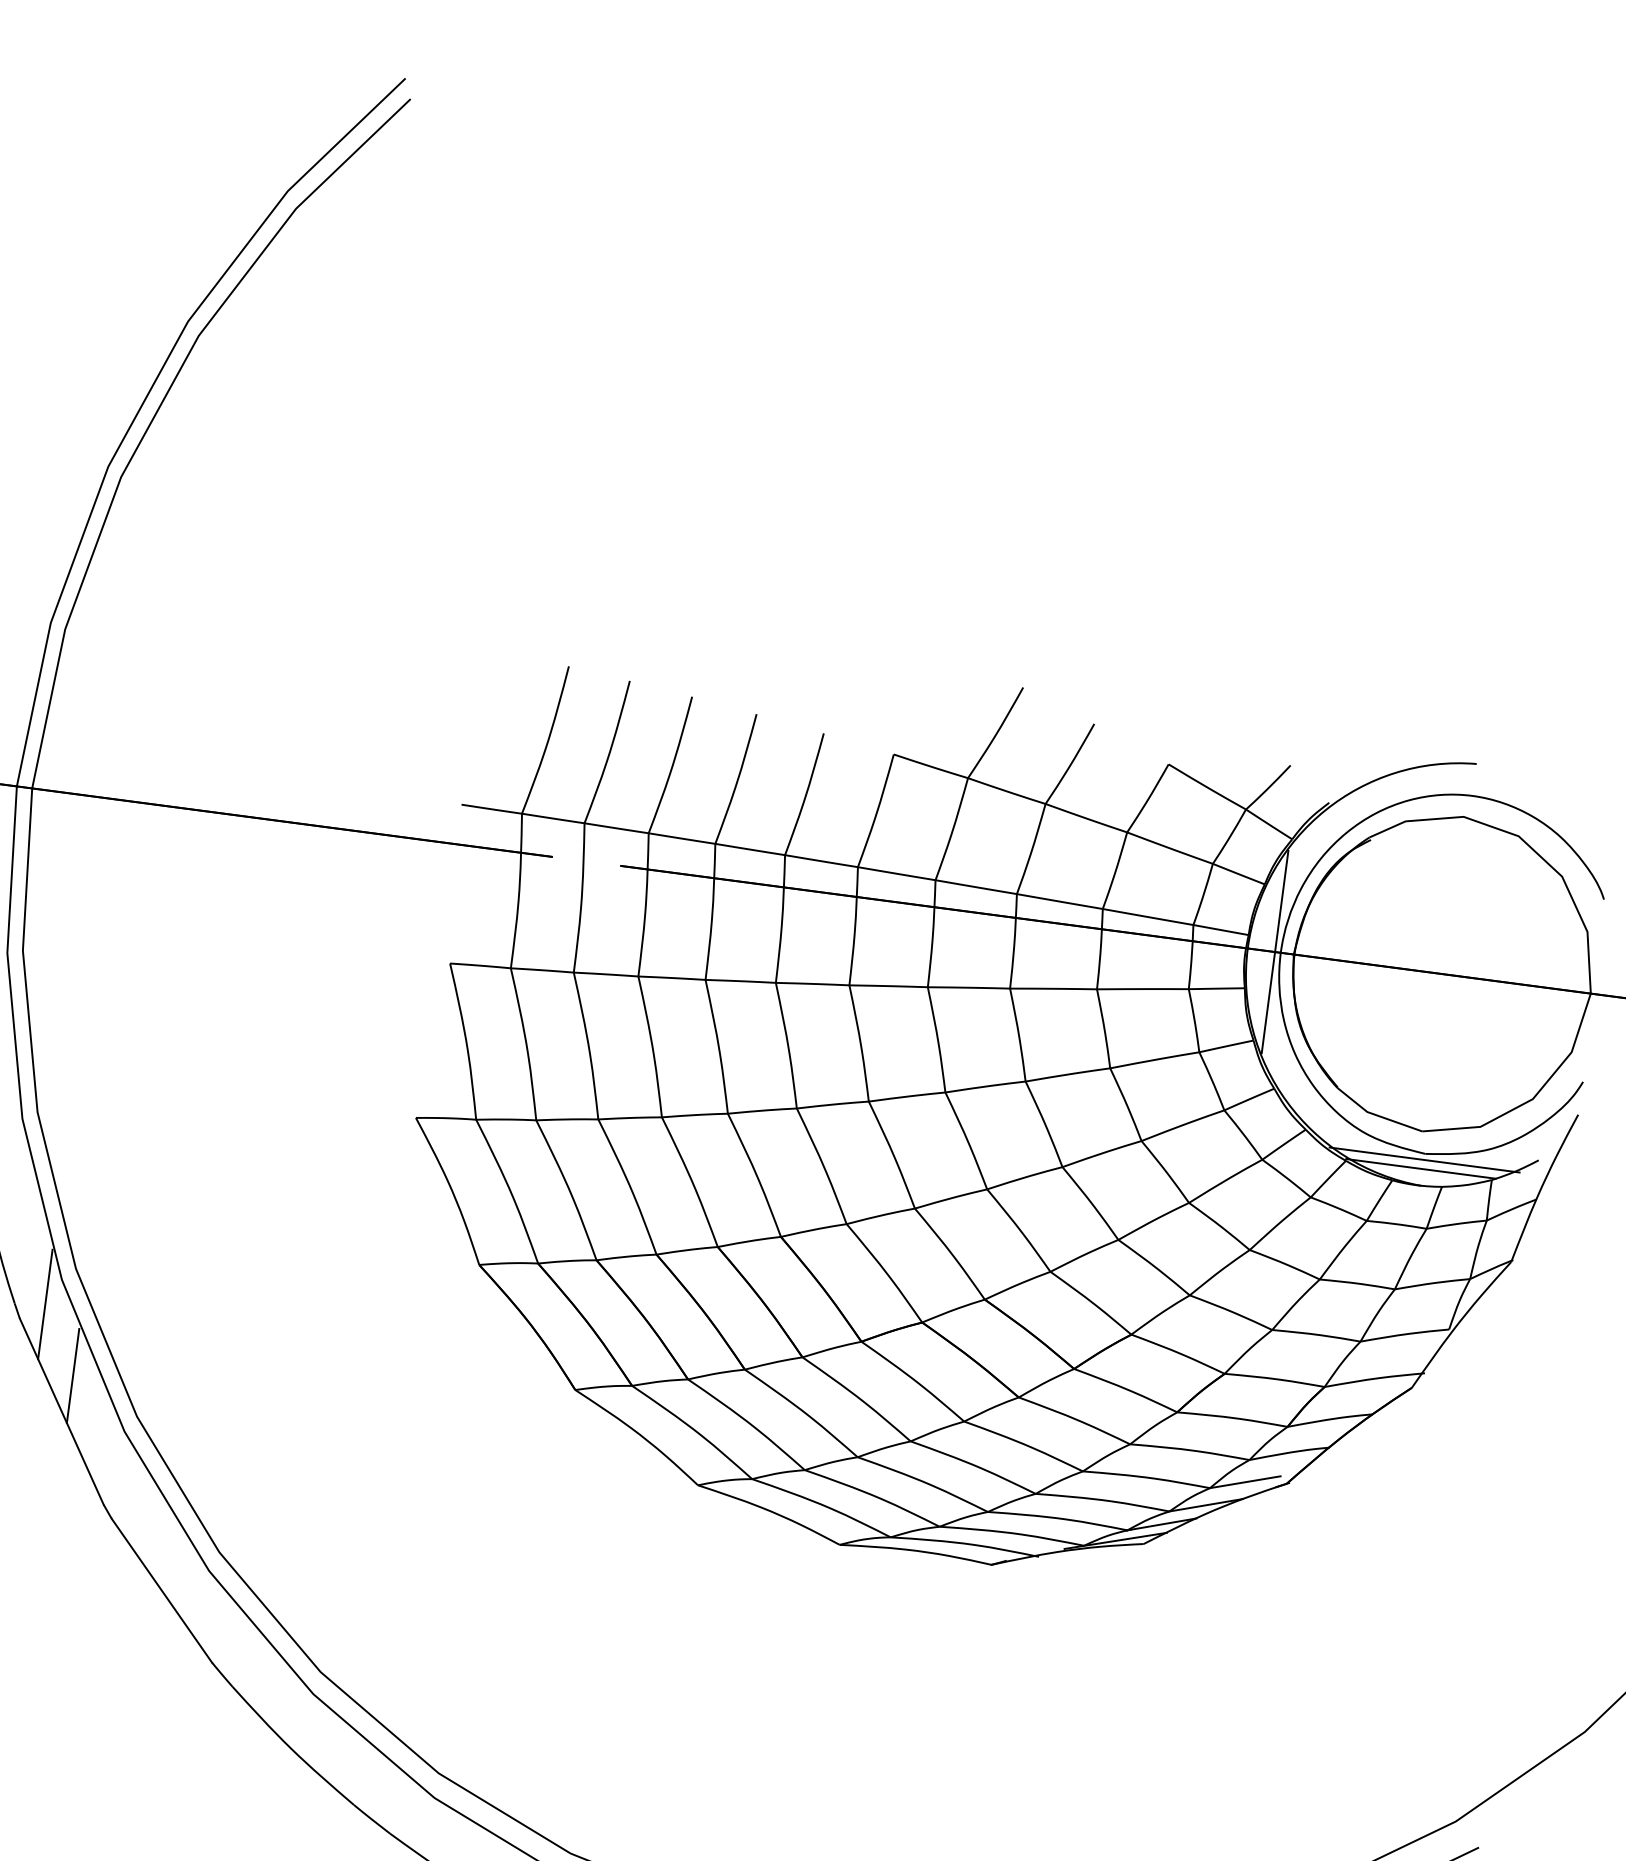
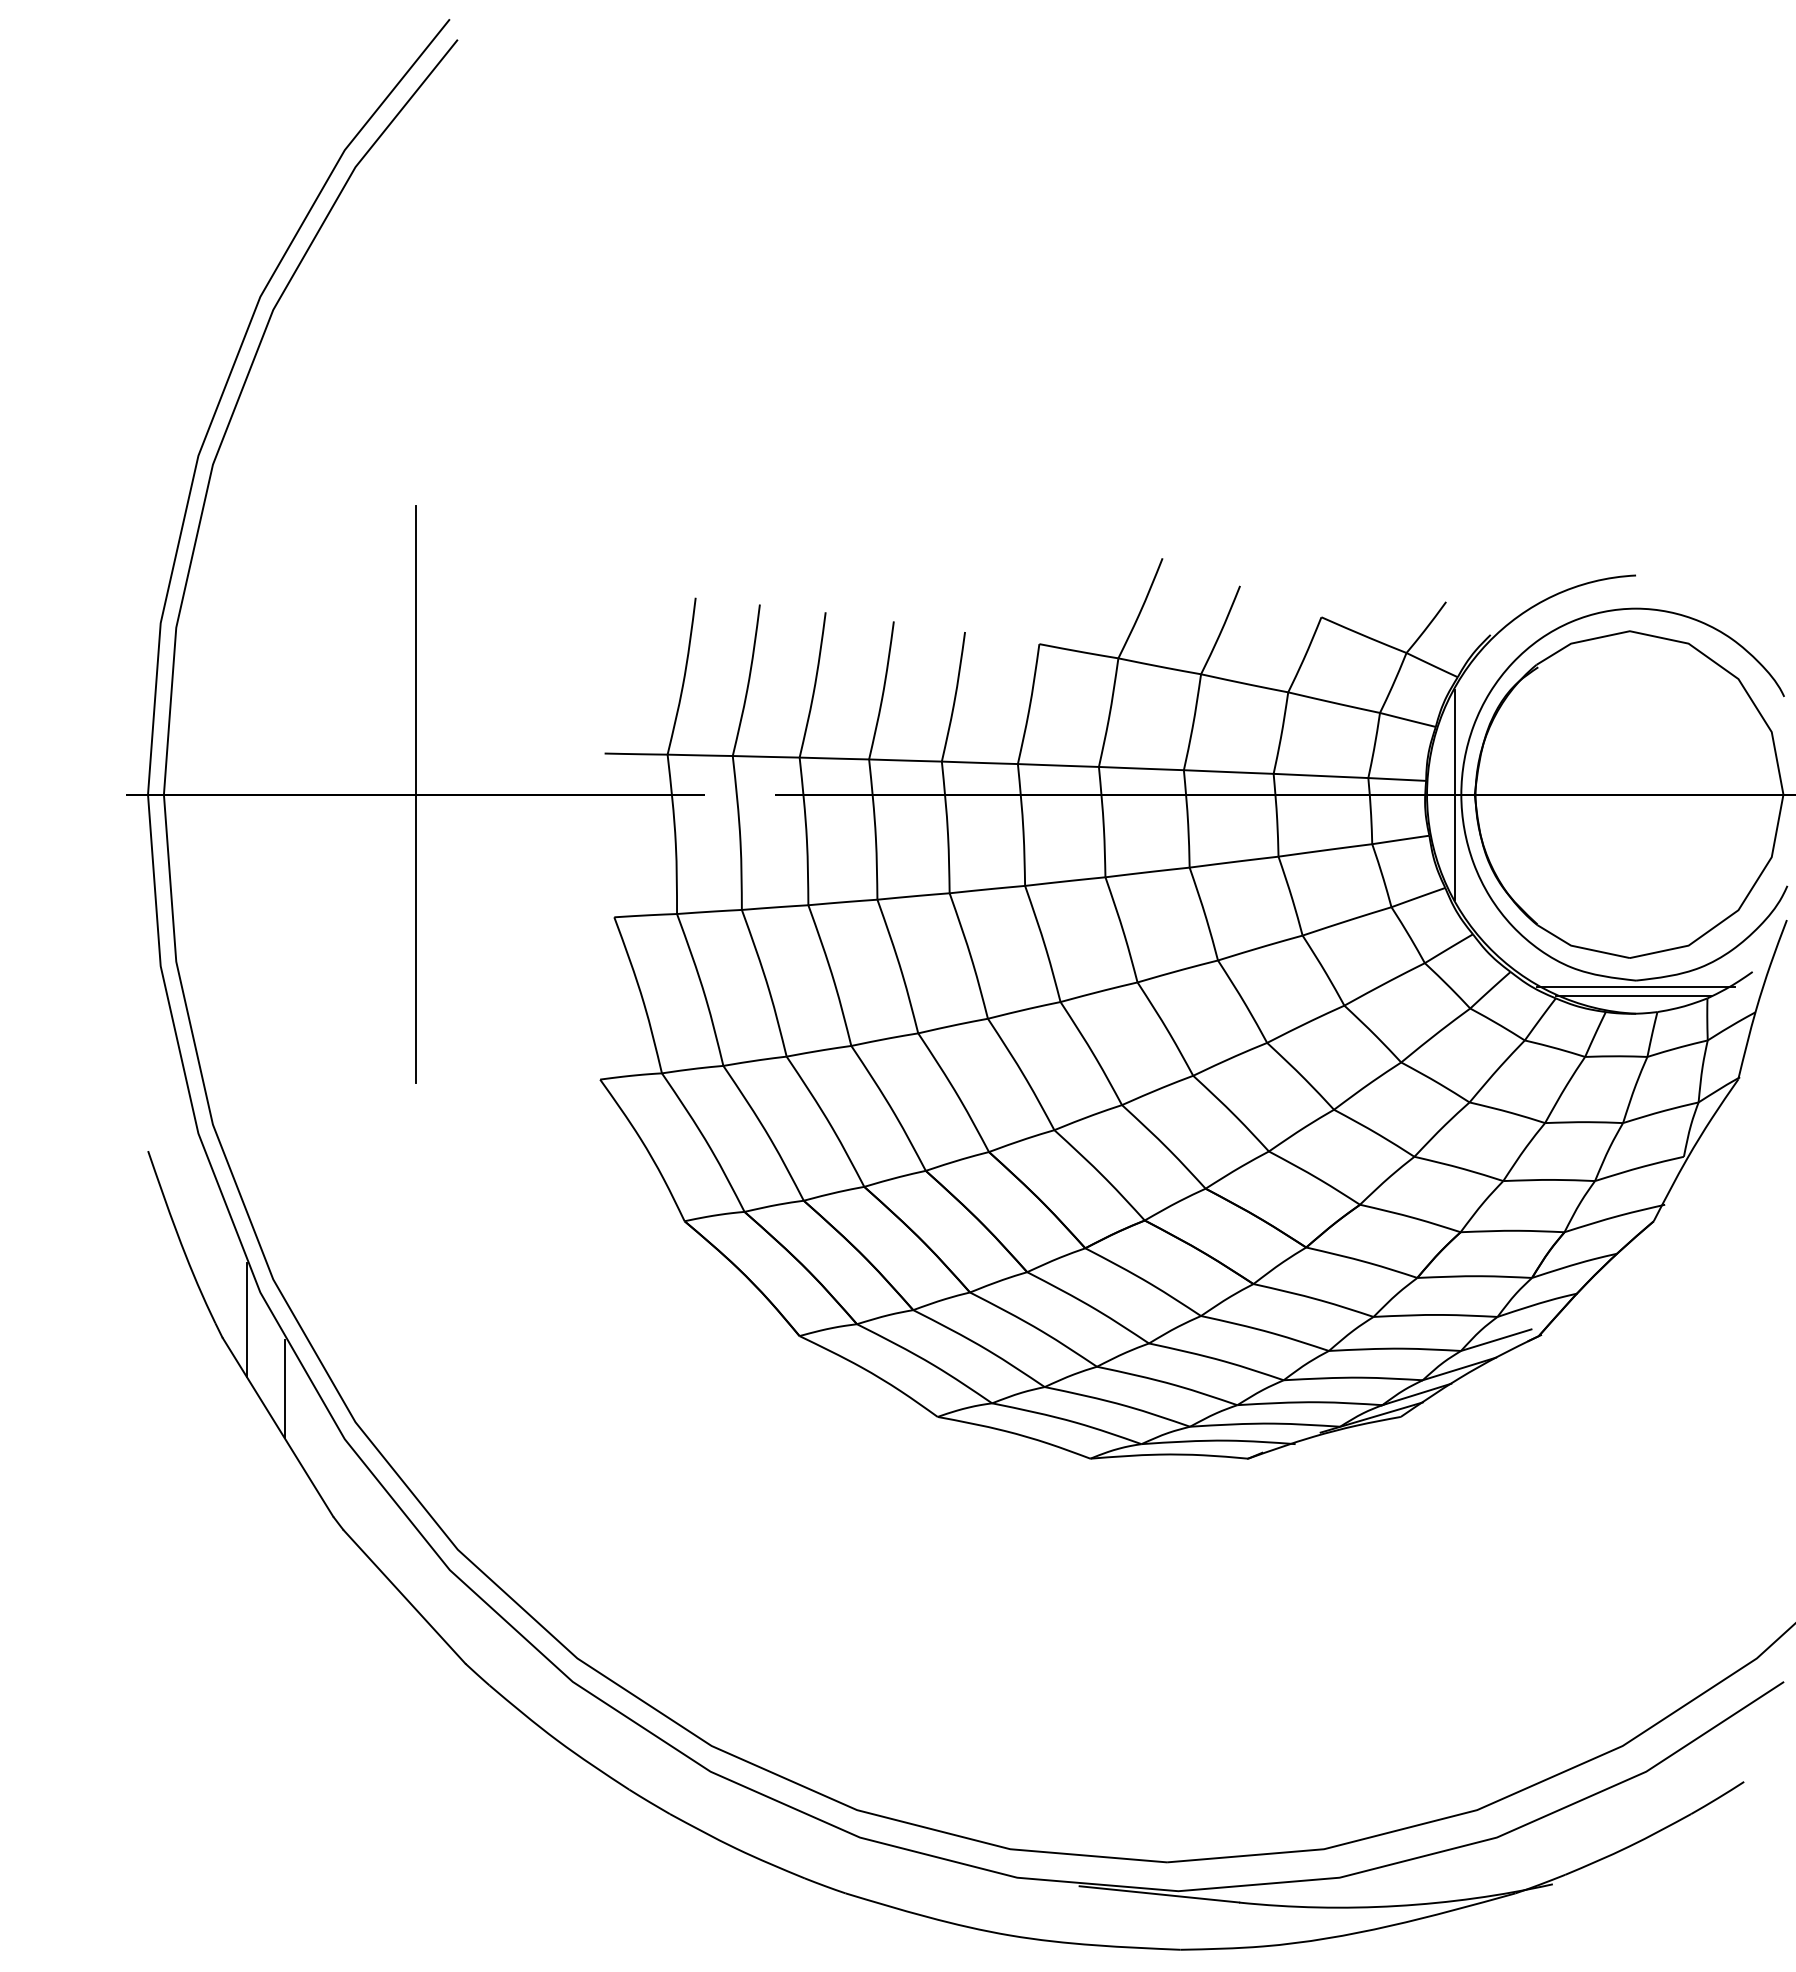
line: (274, 820) -> (415, 794), added

